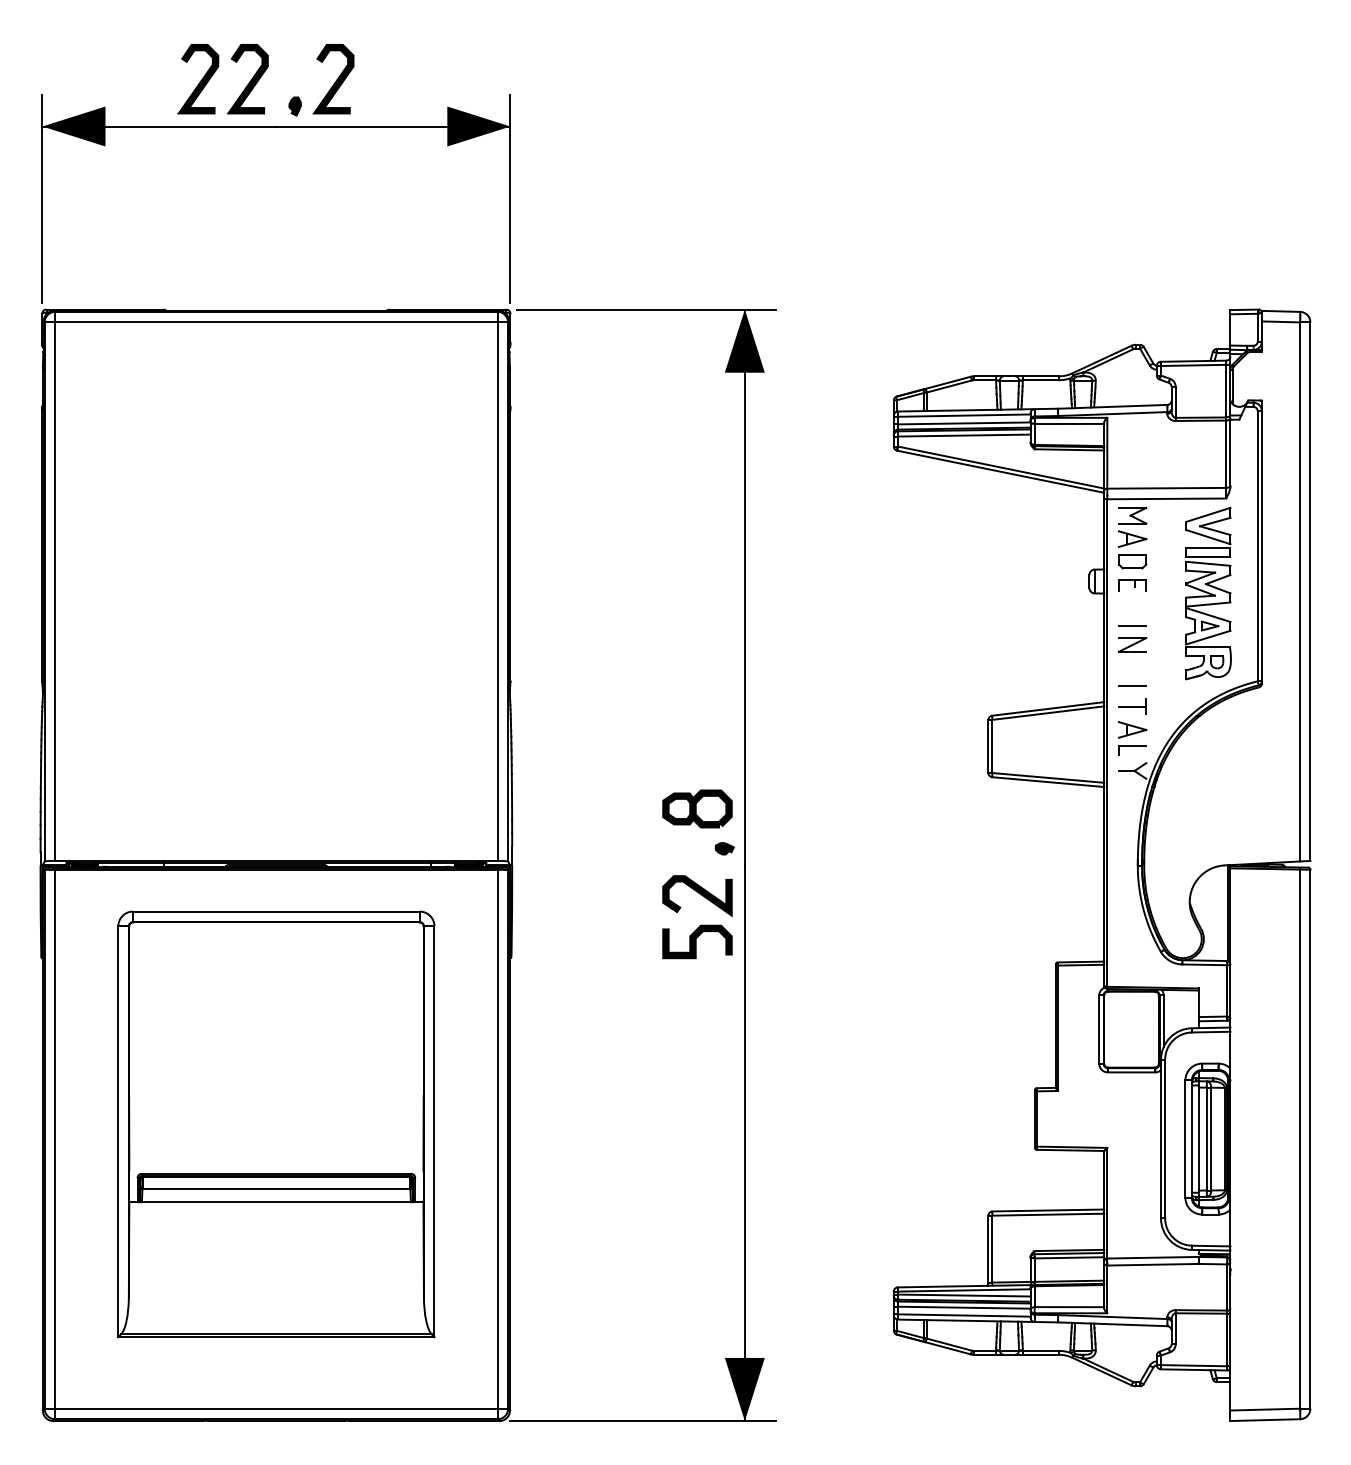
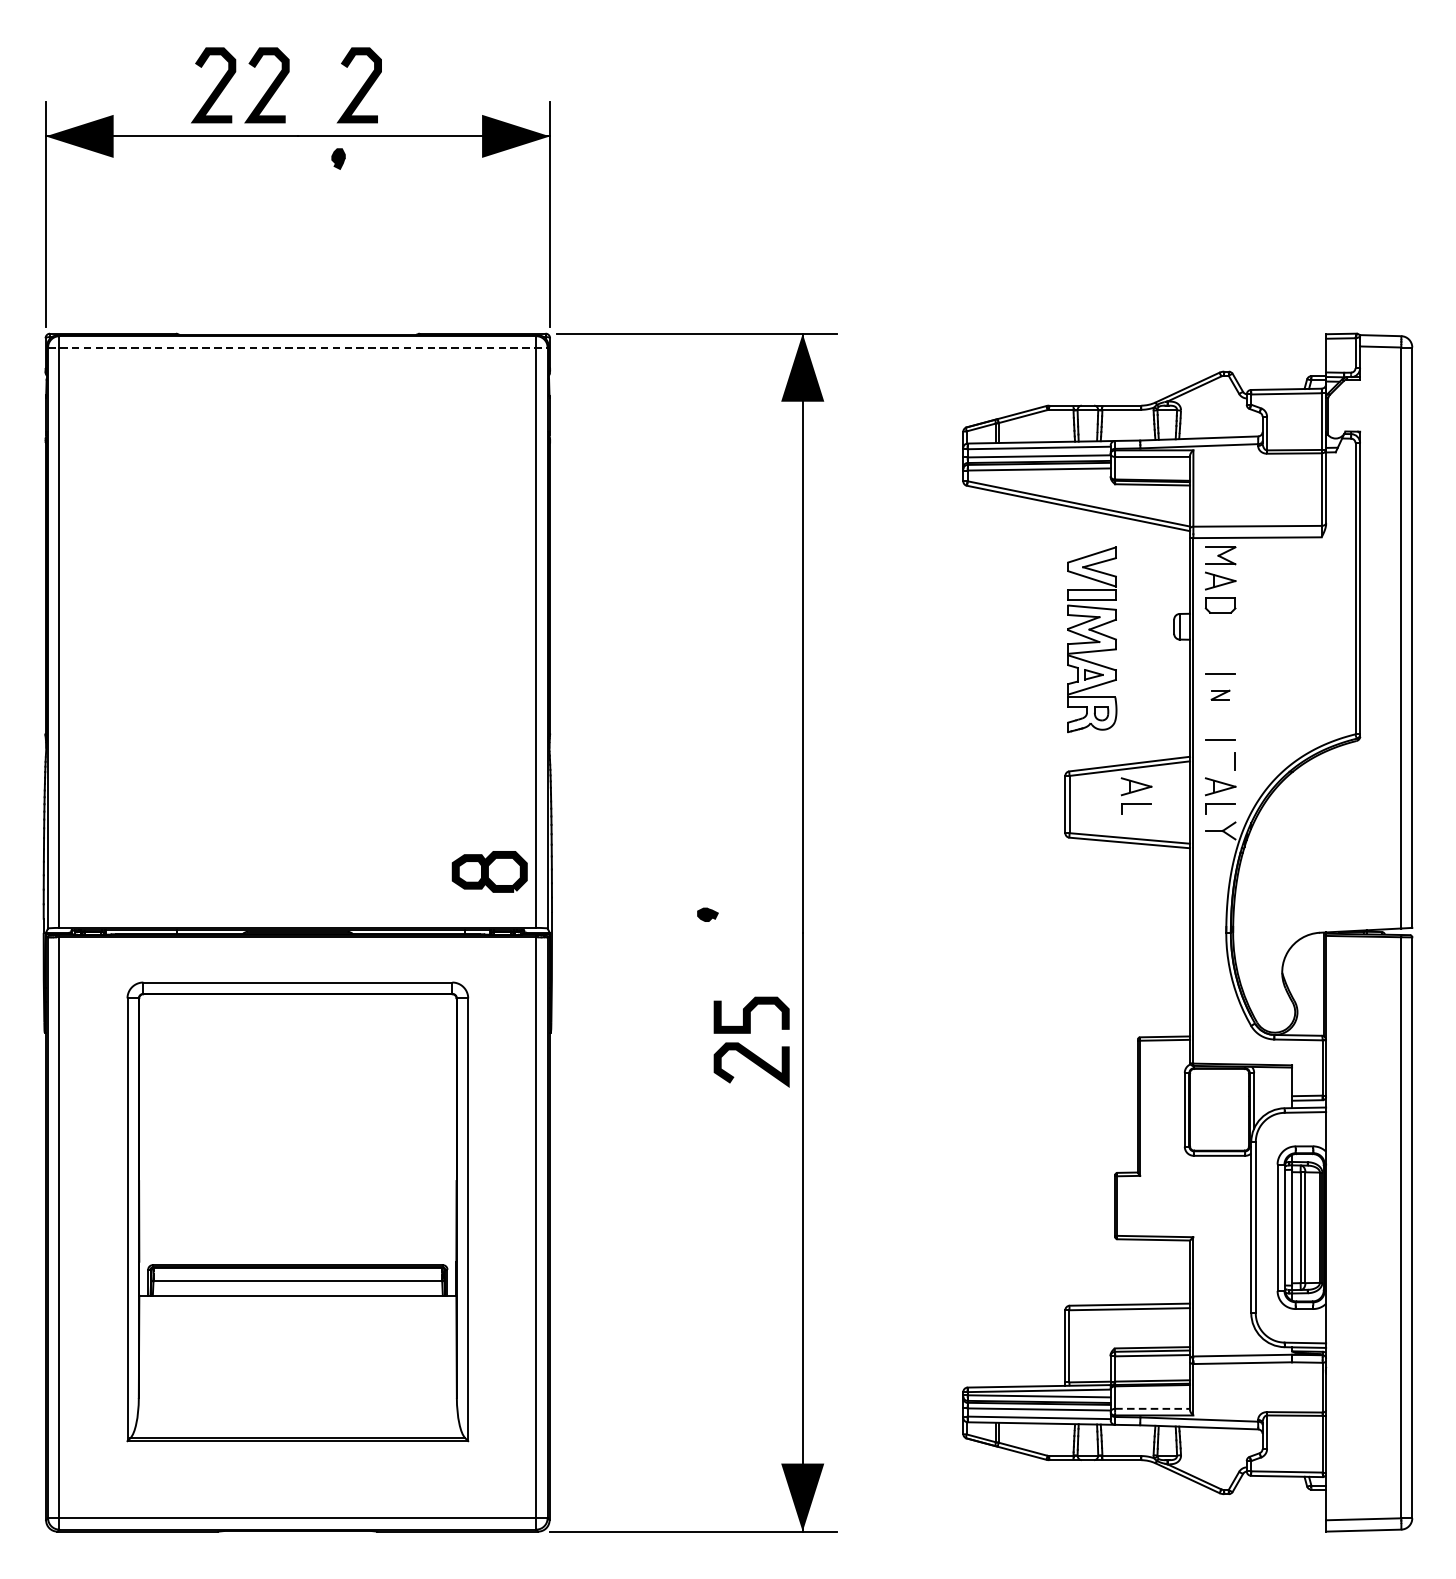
part: (294, 106) -> (337, 158), moved
line: (276, 322) -> (297, 347), solid -> dashed
part: (1132, 585) -> (1220, 631), removed
part: (1208, 593) -> (1092, 639), moved
part: (1132, 644) -> (1220, 694), size x0.6
line: (1132, 706) -> (1220, 761), removed
part: (1054, 738) -> (1136, 795), added
part: (697, 808) -> (489, 871), moved
part: (724, 848) -> (707, 914), moved
curve: (699, 894) -> (753, 1063), moved
line: (1069, 1307) -> (1152, 1409), solid -> dashed

